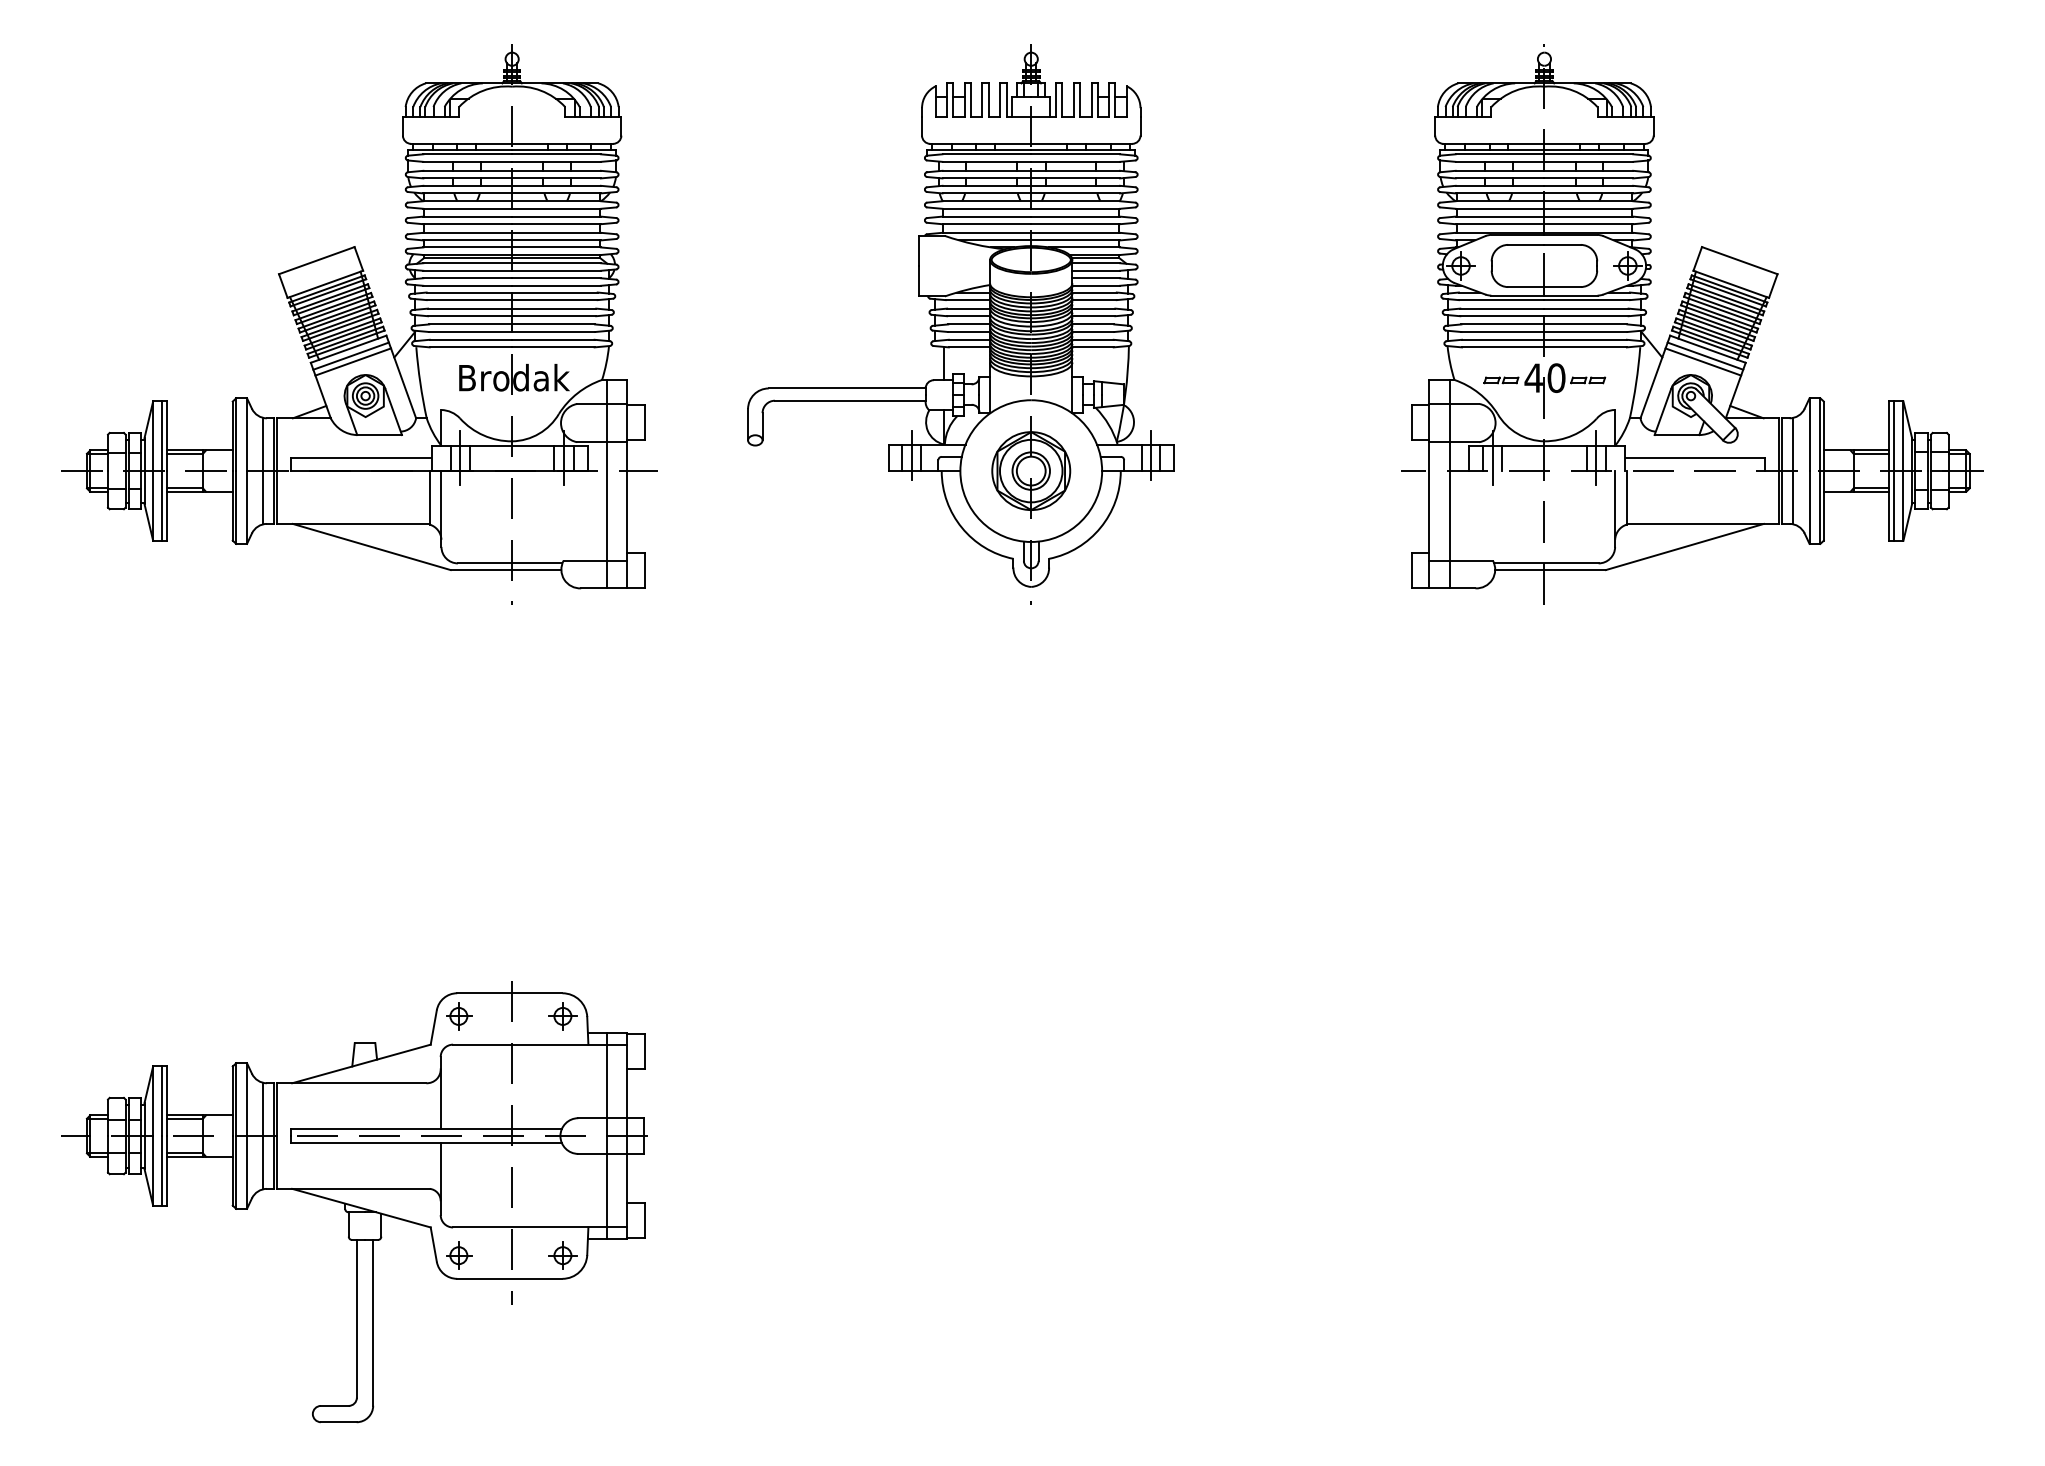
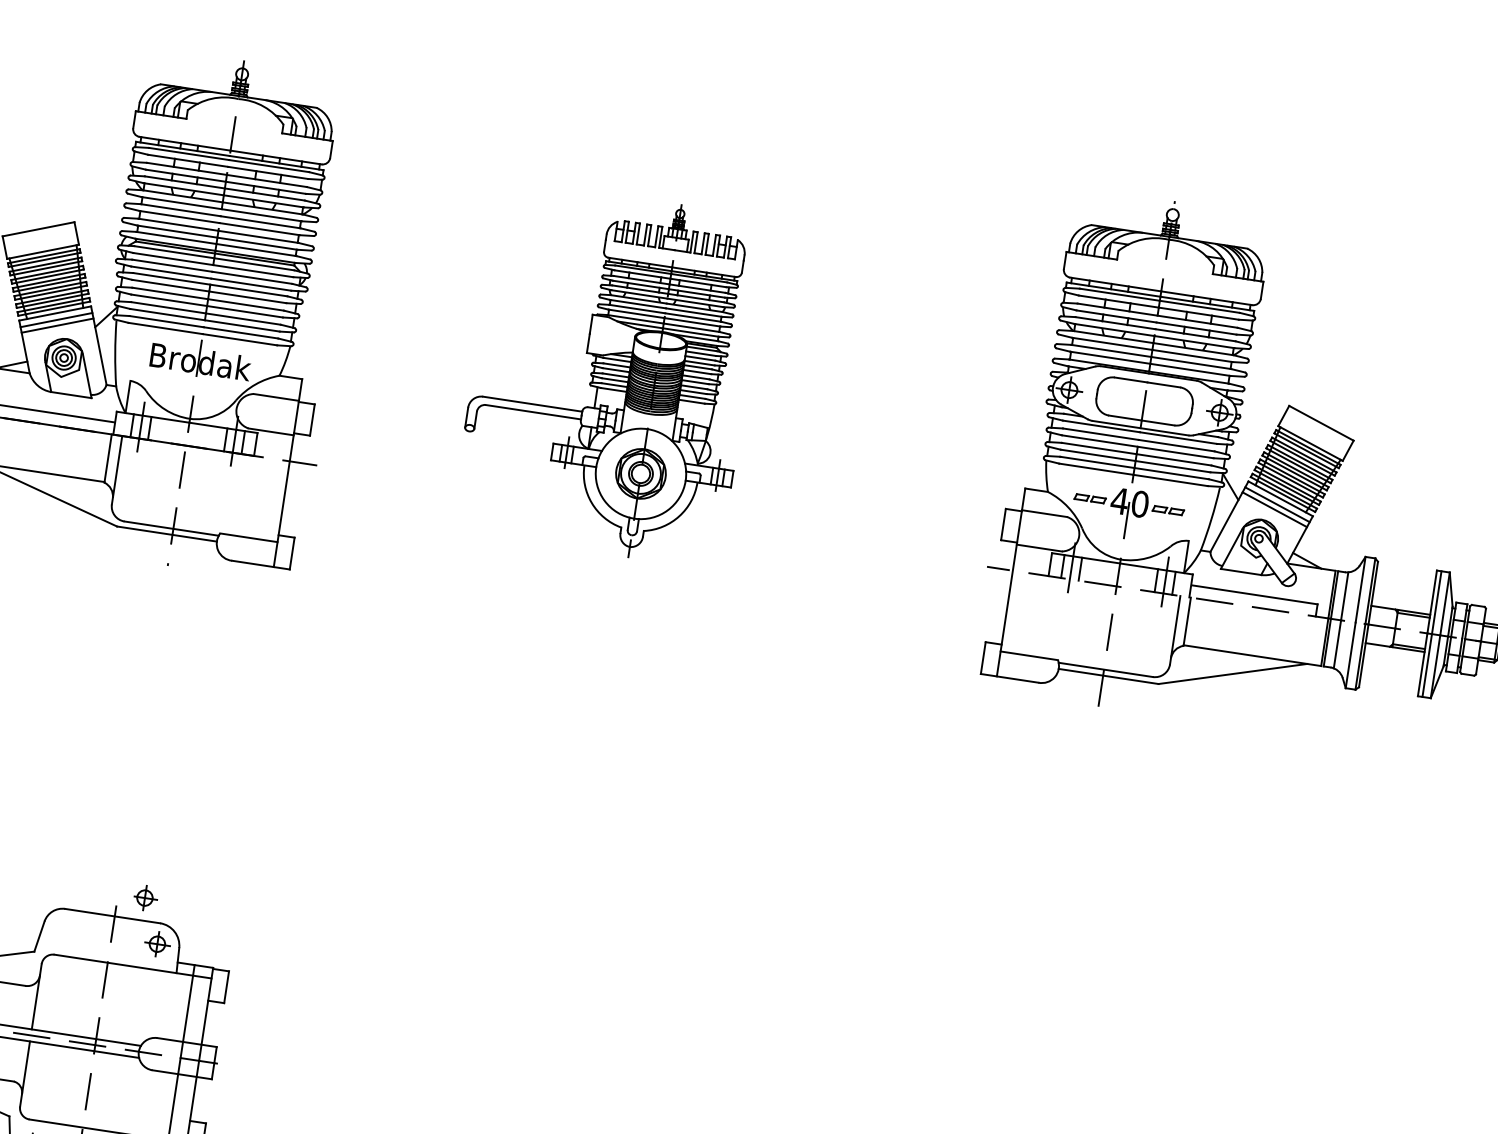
part: (960, 324) -> (610, 374), size x0.7
line: (606, 483) -> (269, 469), removed
line: (1449, 483) -> (1029, 584), removed
part: (459, 1016) -> (145, 898), moved

